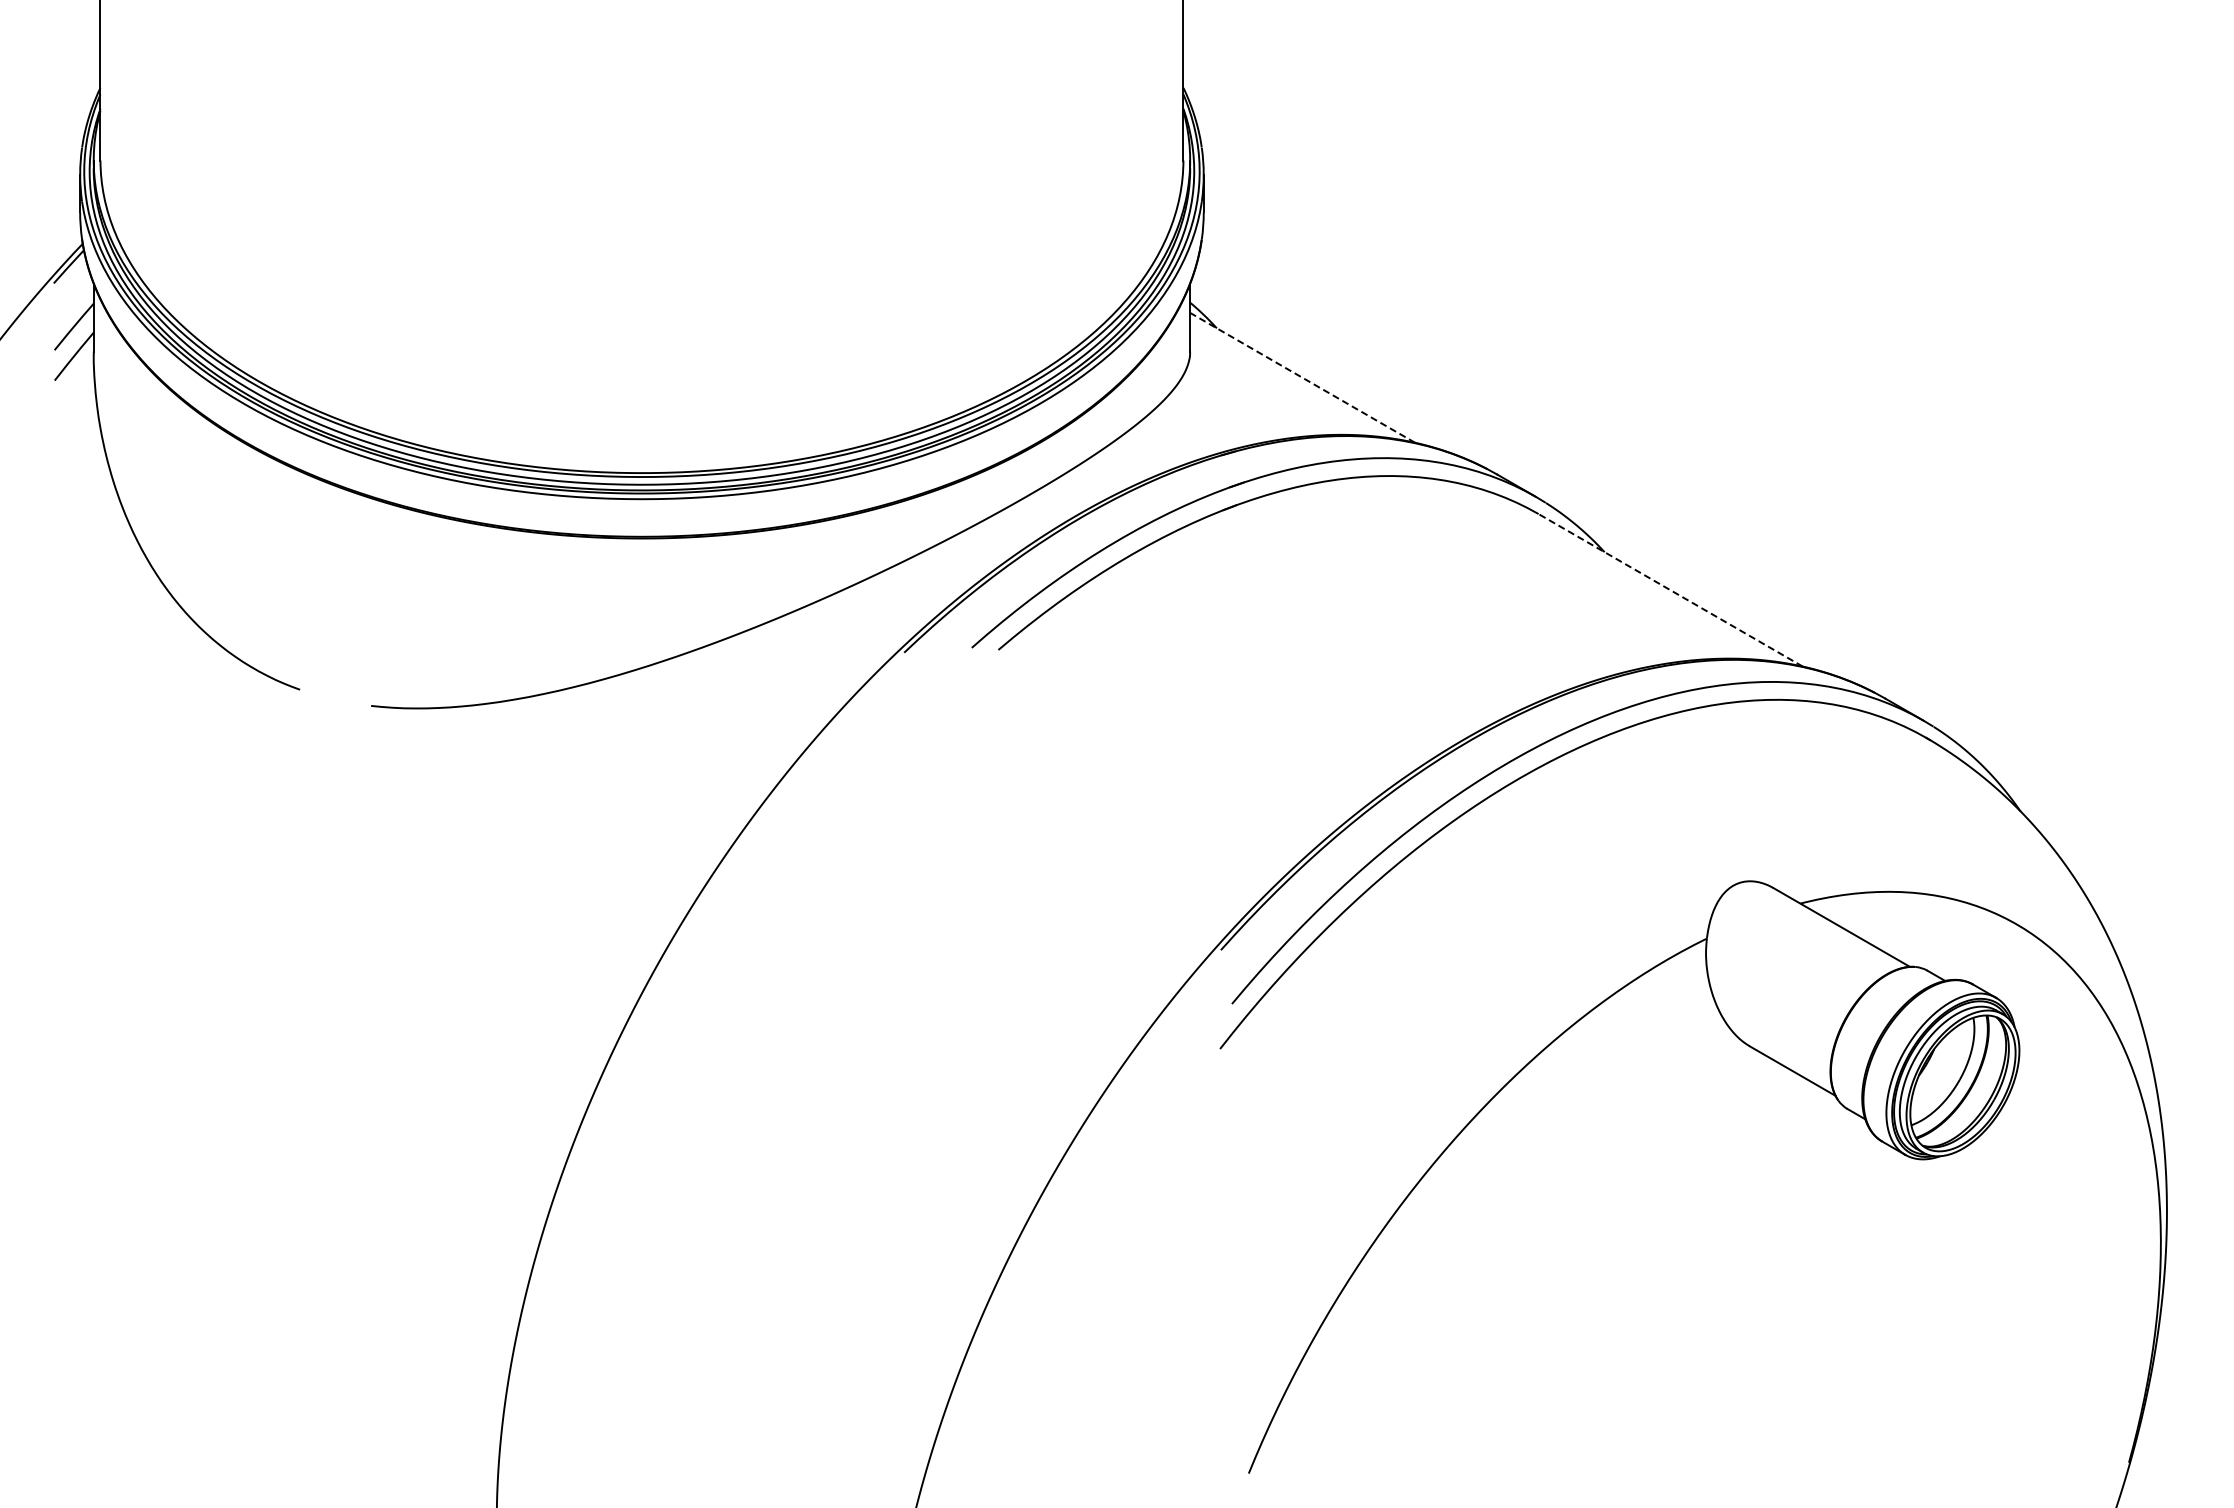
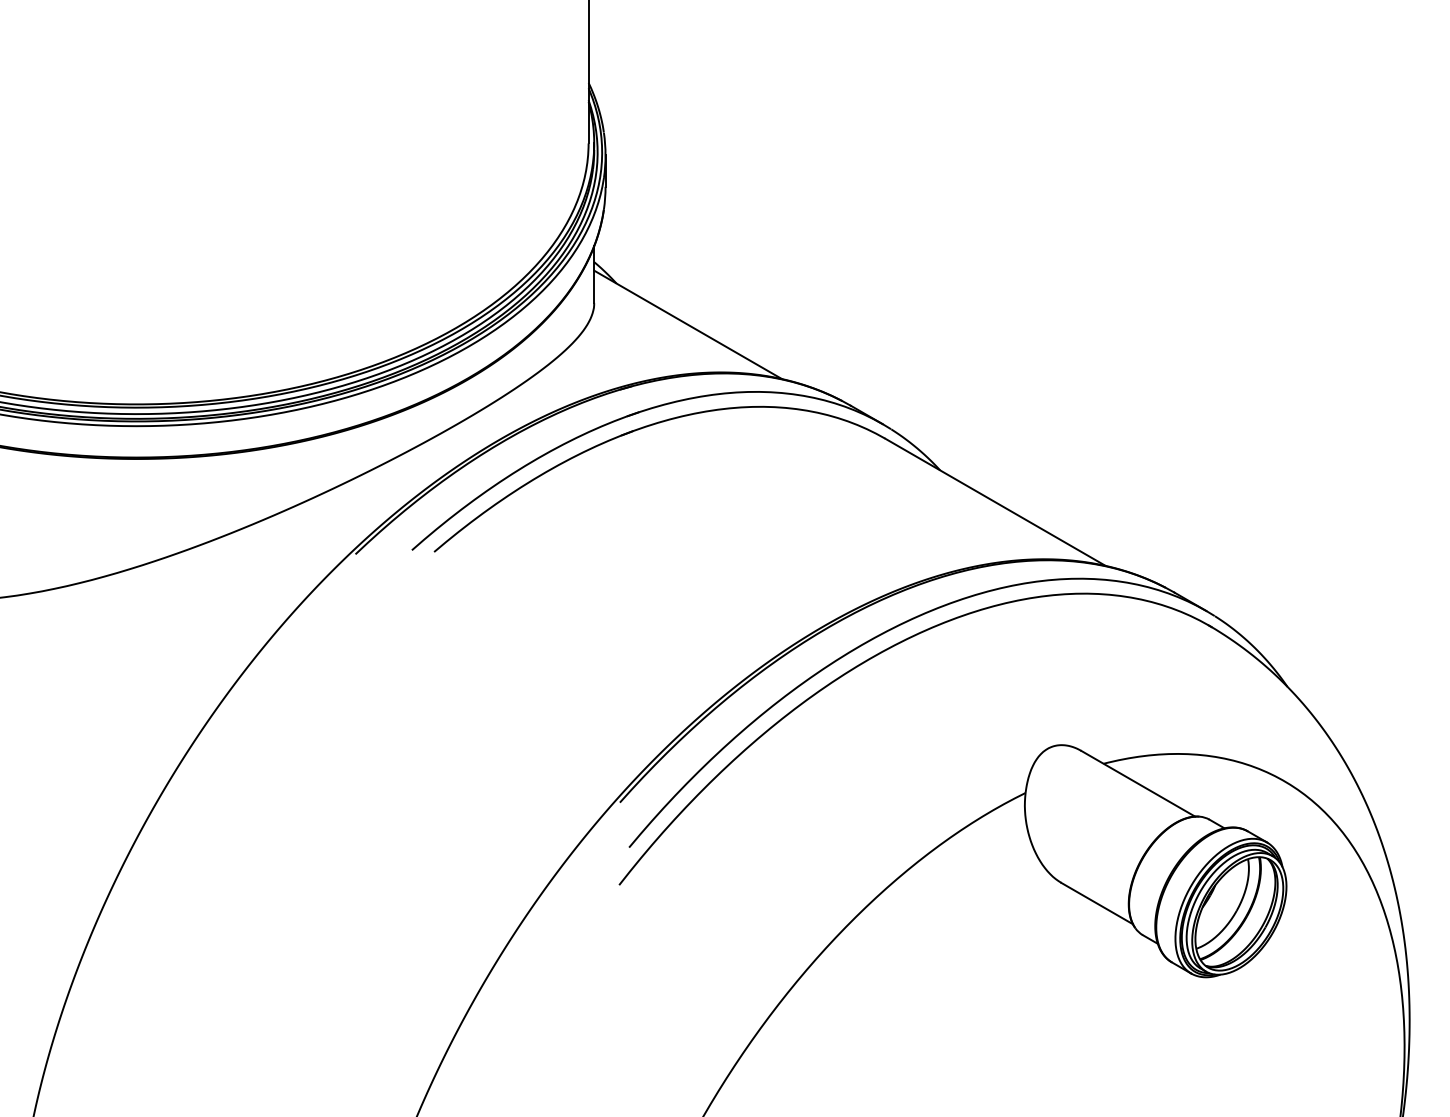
line: (1302, 377) -> (688, 324), dashed -> solid
line: (1670, 590) -> (995, 502), dashed -> solid

